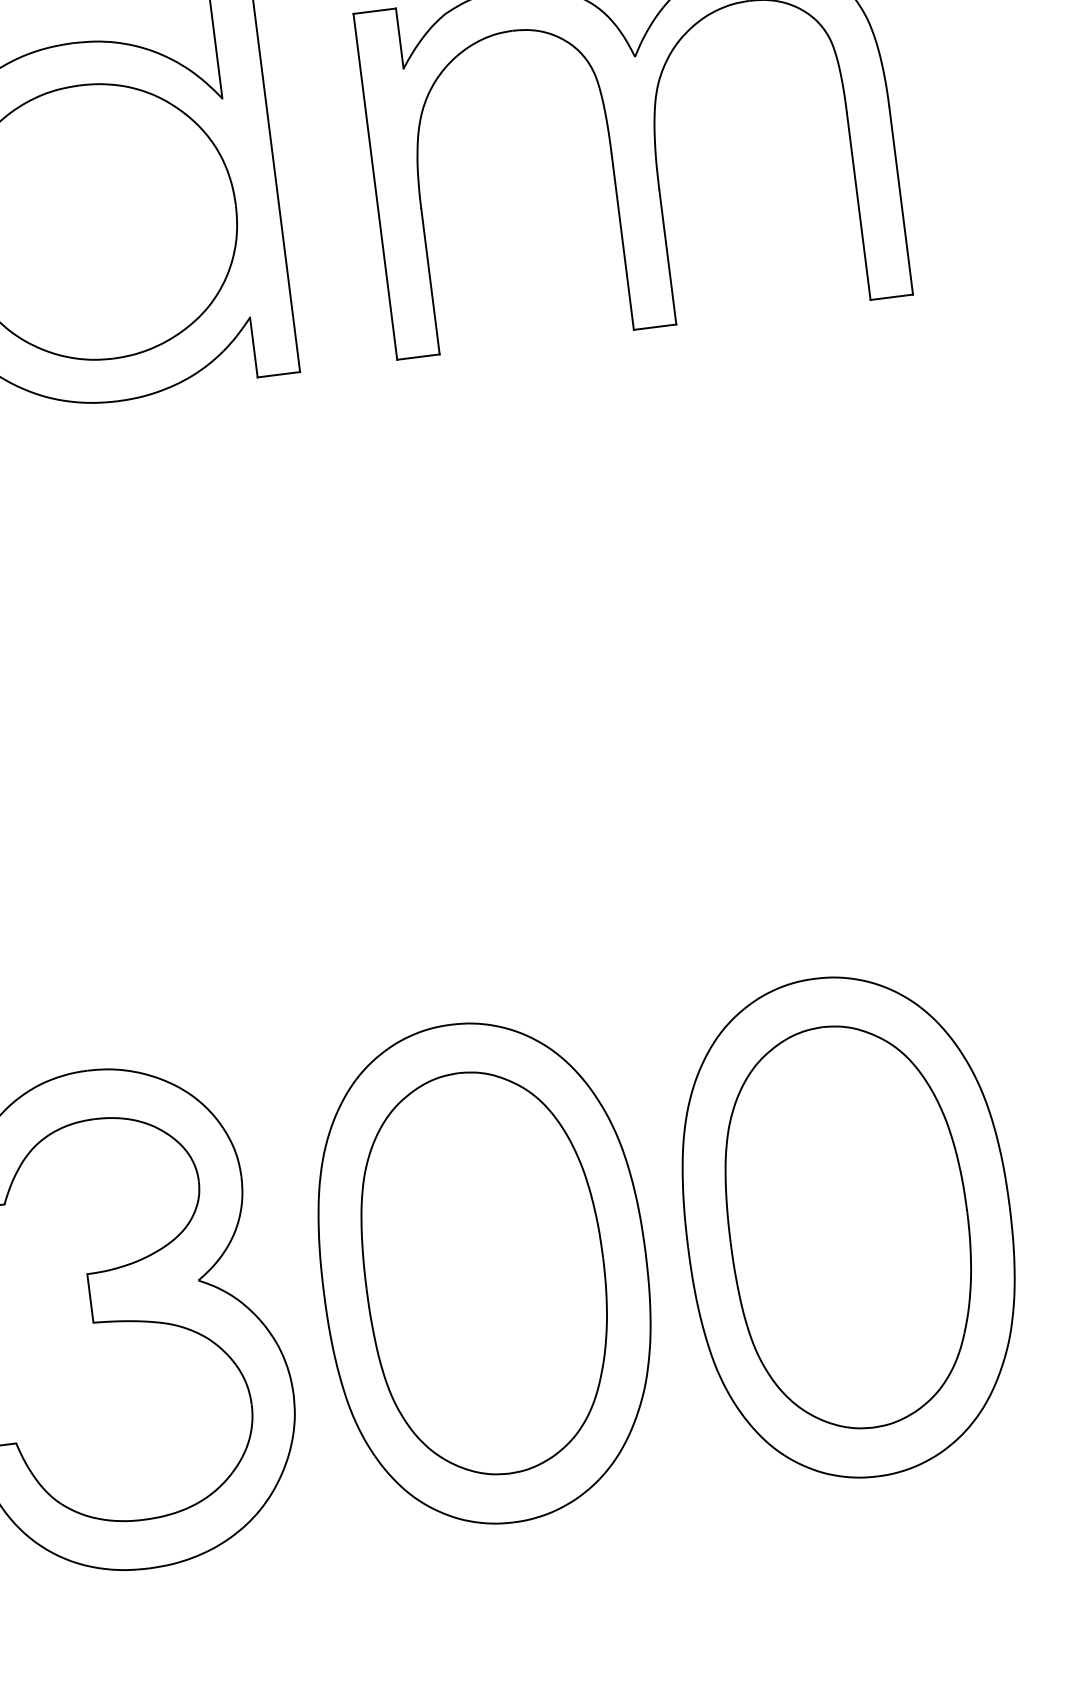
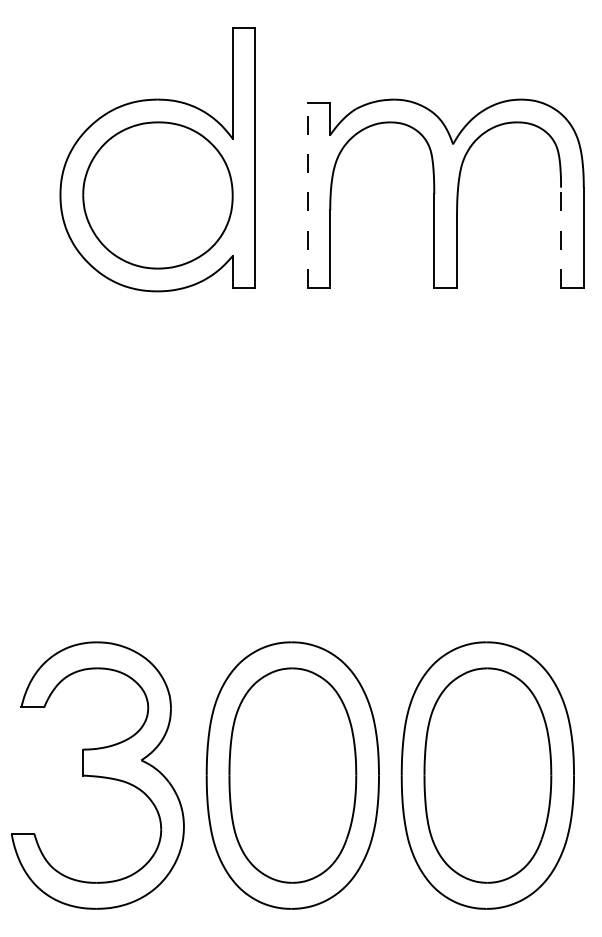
line: (375, 186) -> (307, 195), solid -> dashed
line: (859, 205) -> (561, 237), solid -> dashed

